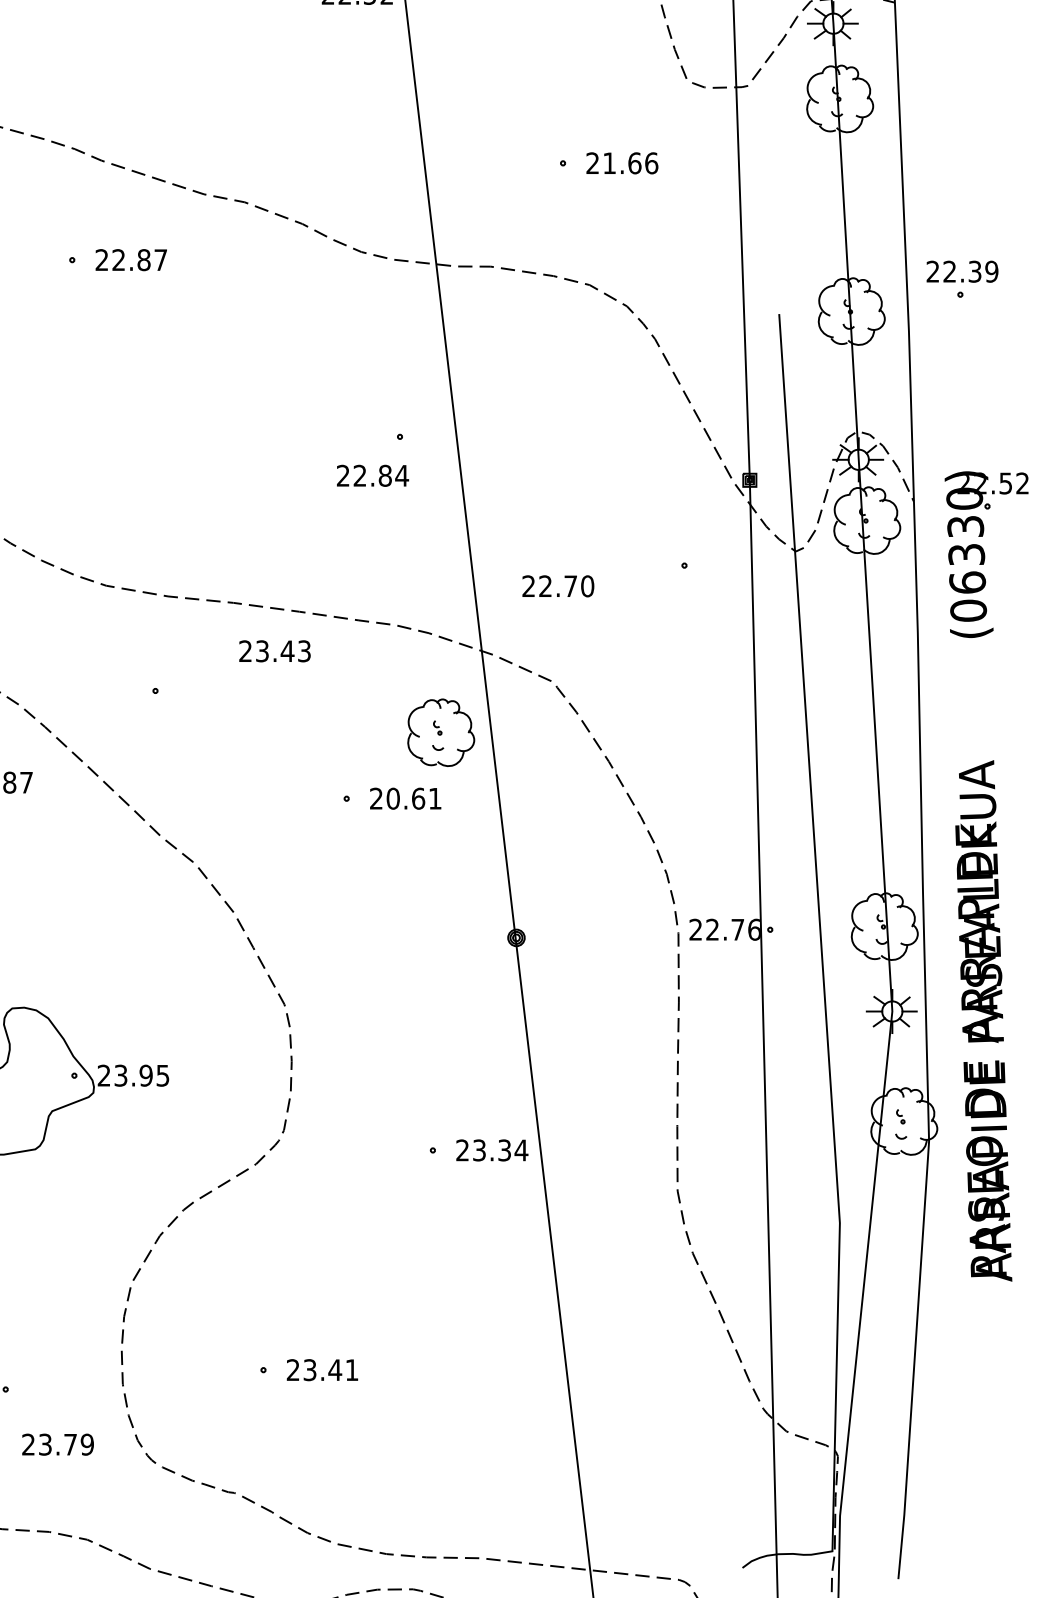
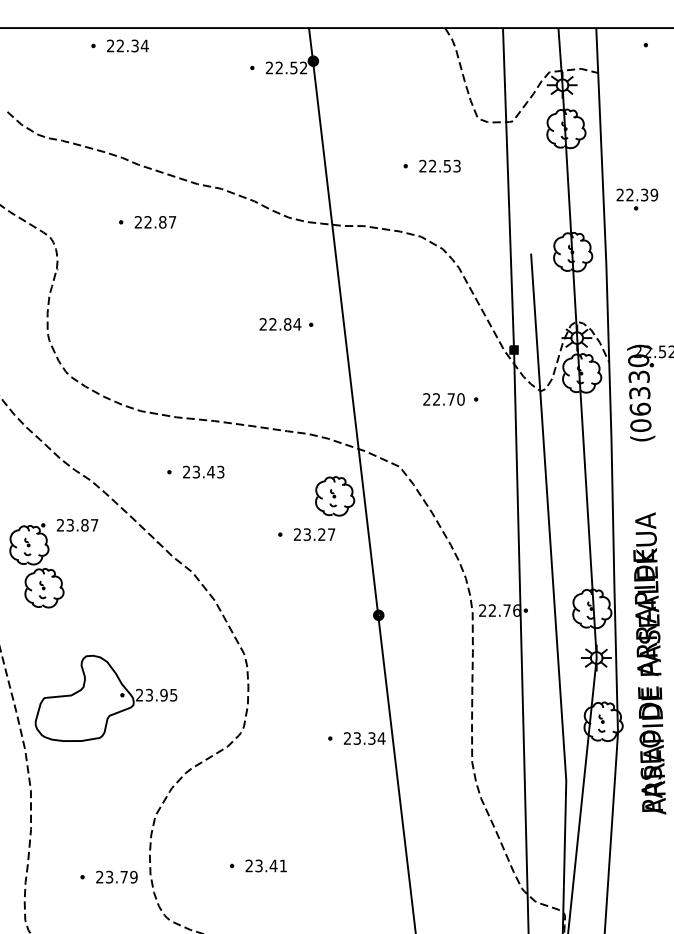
text: (629, 162) -> (444, 165), 21.66 -> 22.53
part: (962, 279) -> (637, 199), moved
text: (372, 475) -> (280, 324), moved
text: (557, 586) -> (443, 399), moved
text: (274, 650) -> (203, 471), moved
text: (414, 798) -> (319, 534), 20.61 -> 23.27
text: (57, 1443) -> (116, 876), moved

